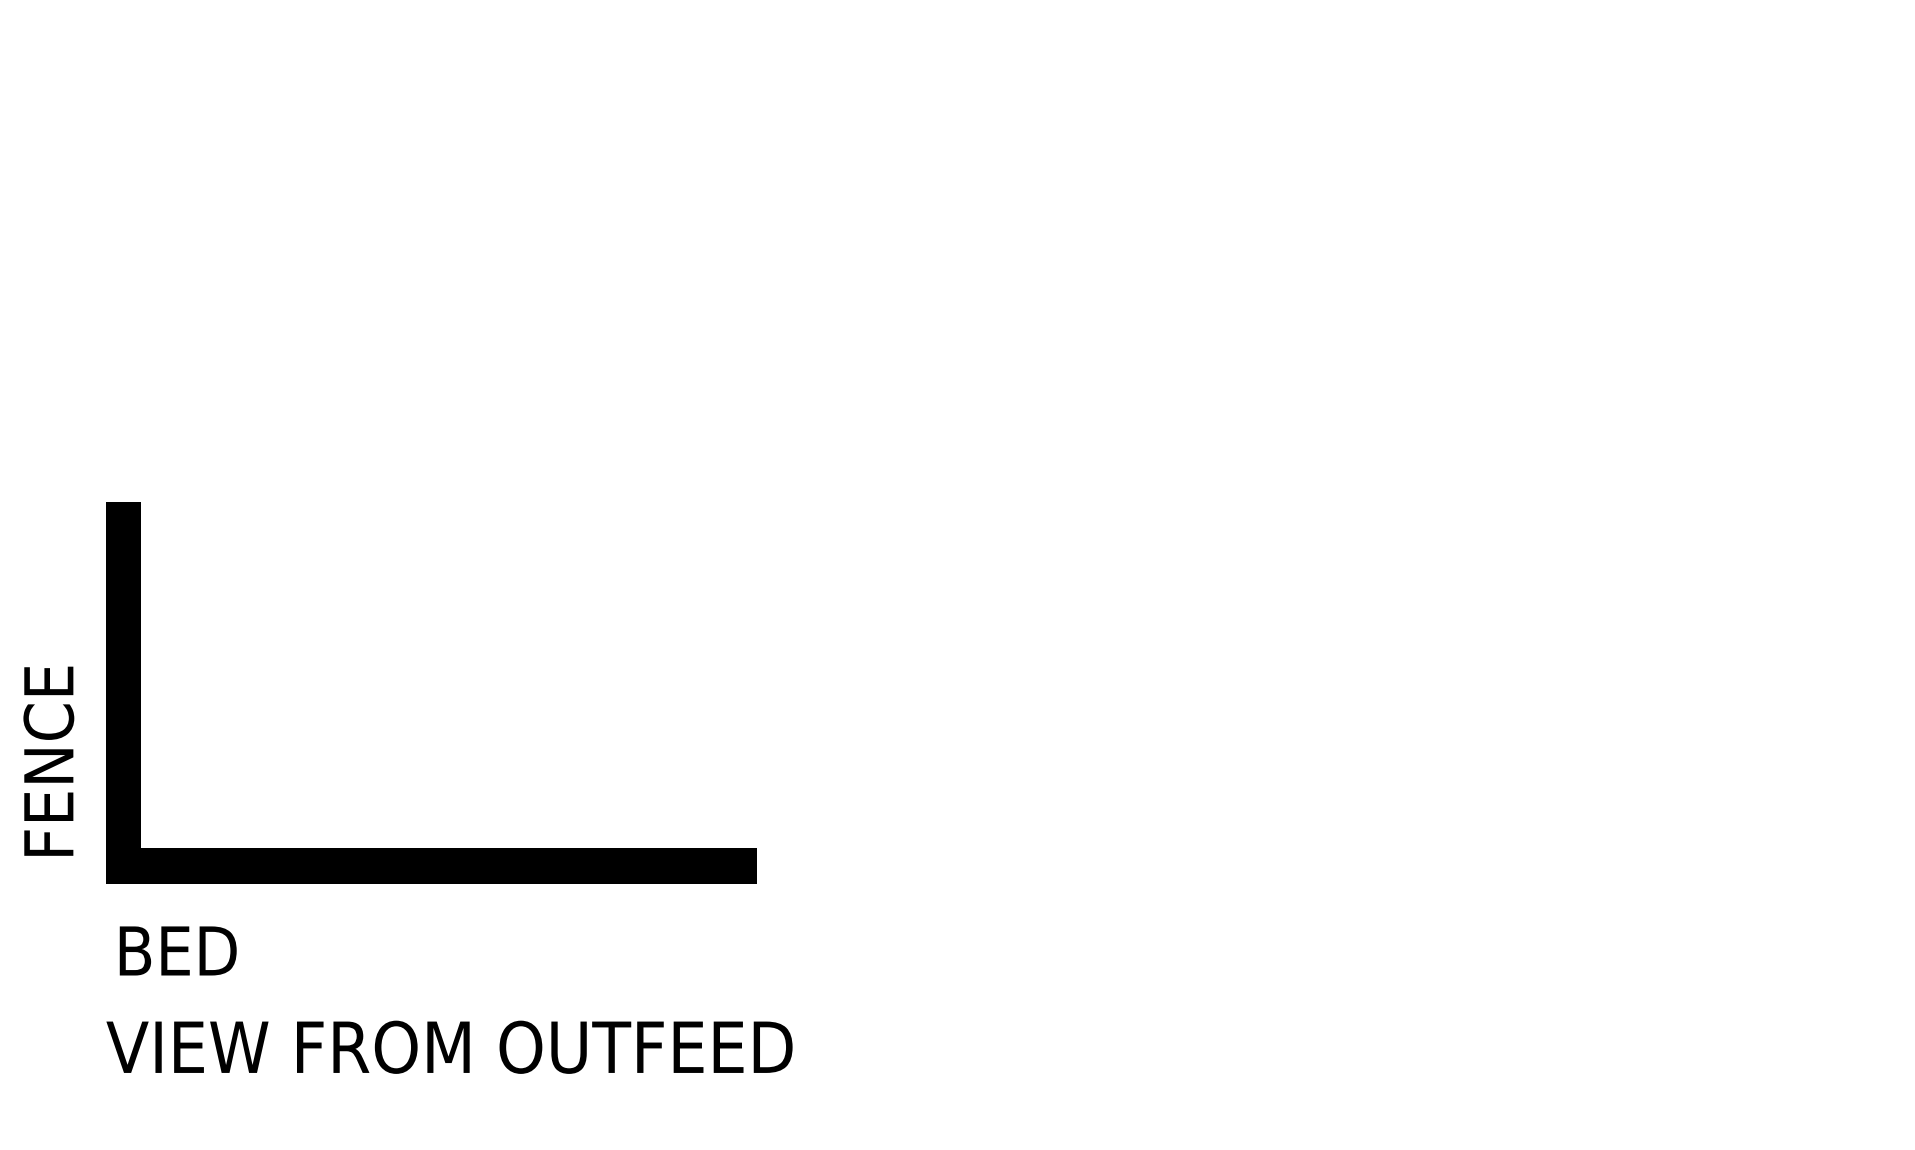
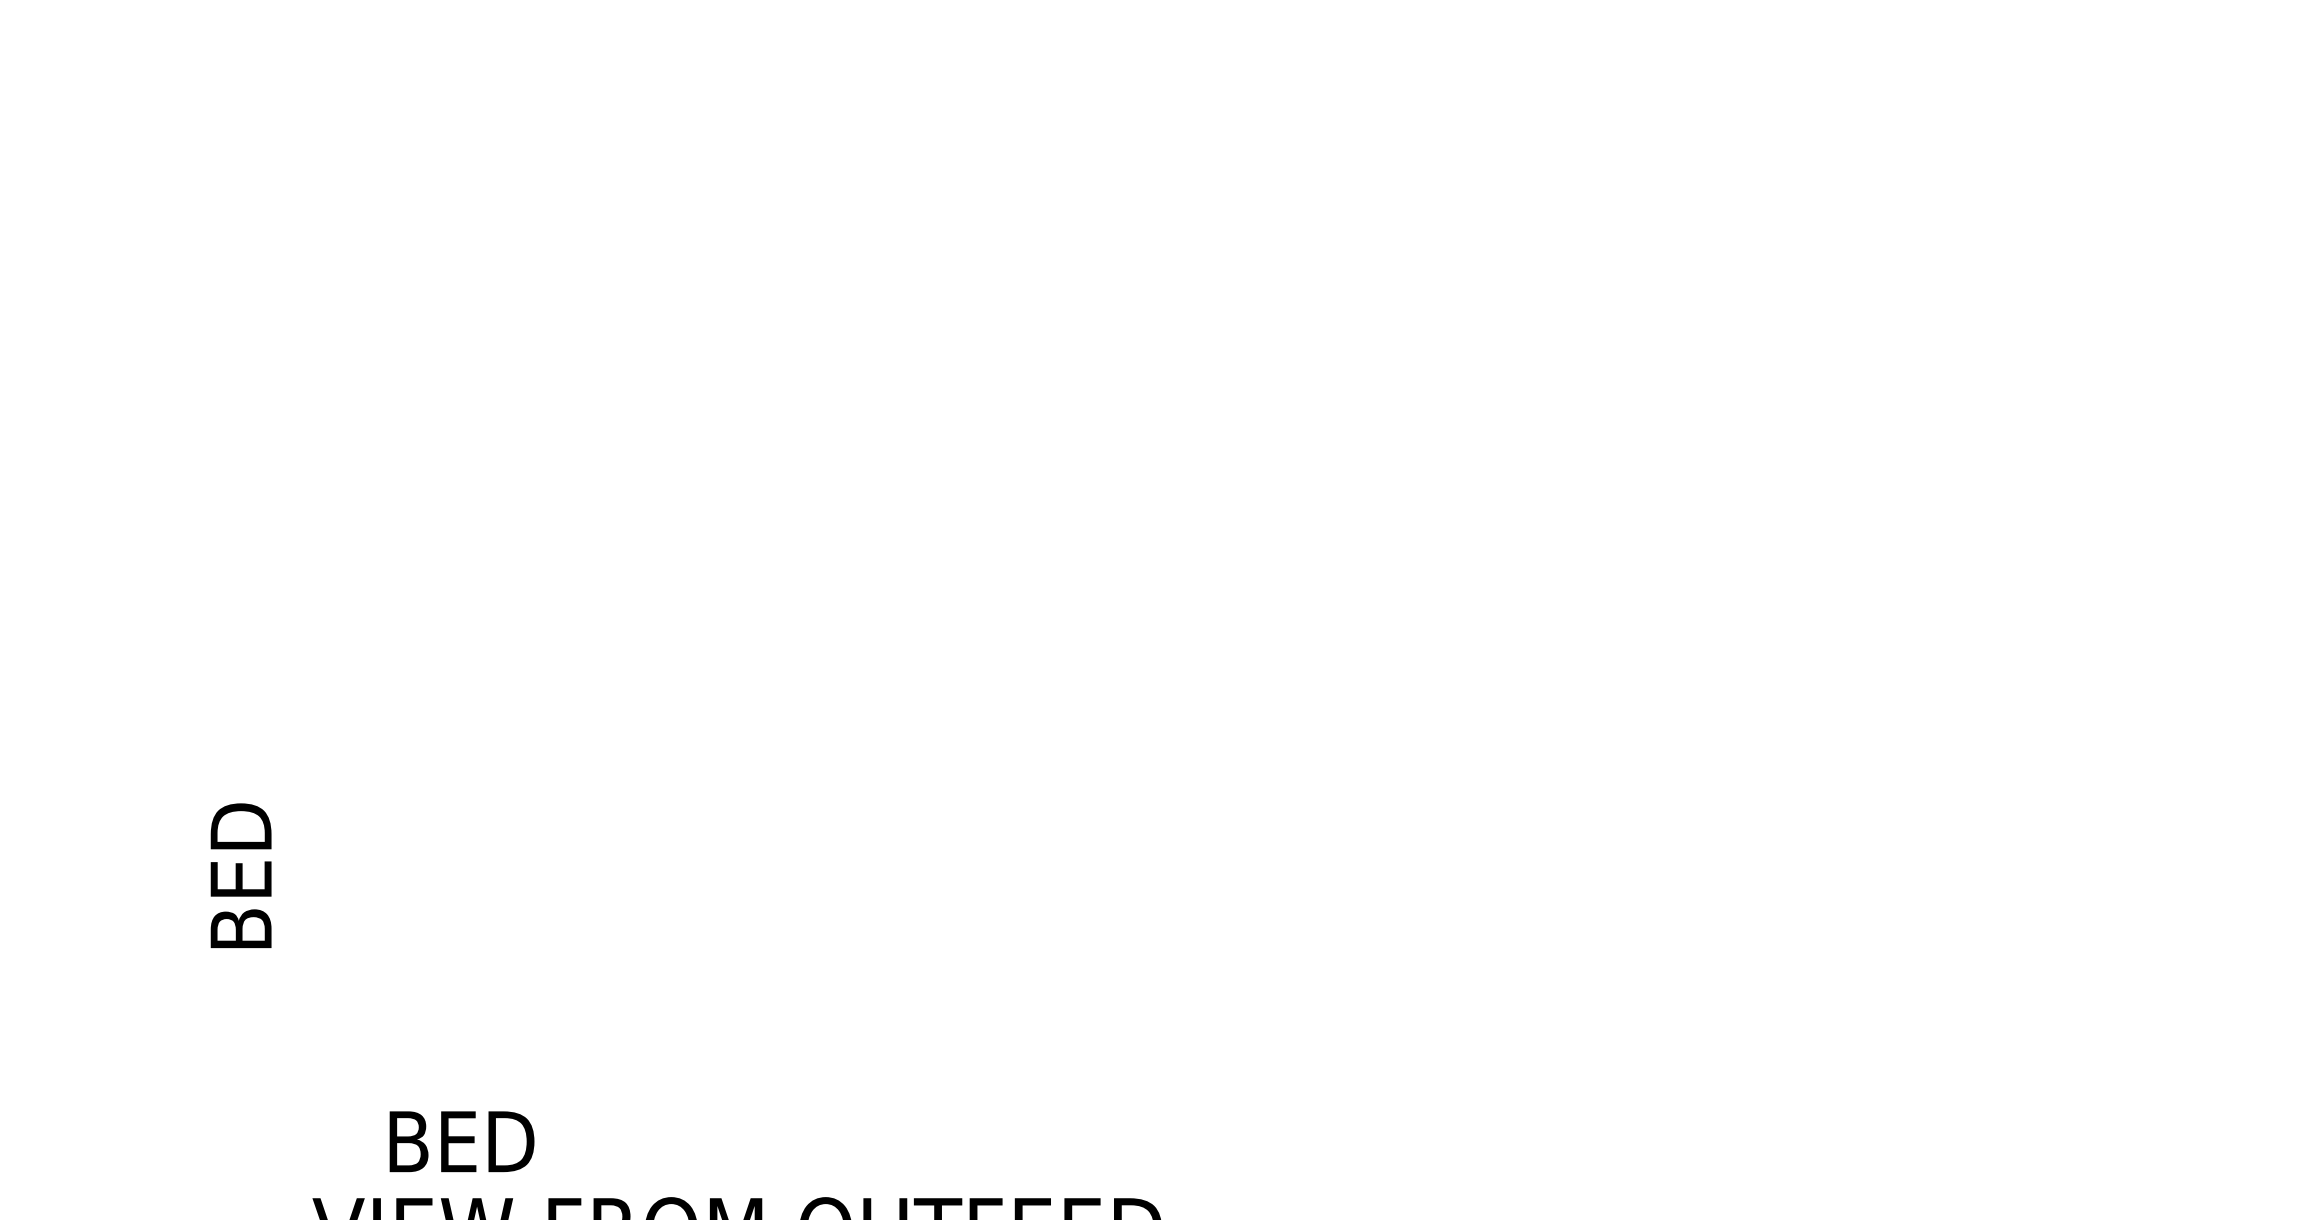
fill: (430, 692) -> (713, 790), removed
text: (48, 760) -> (240, 874), FENCE -> BED
text: (177, 950) -> (461, 1141), moved

